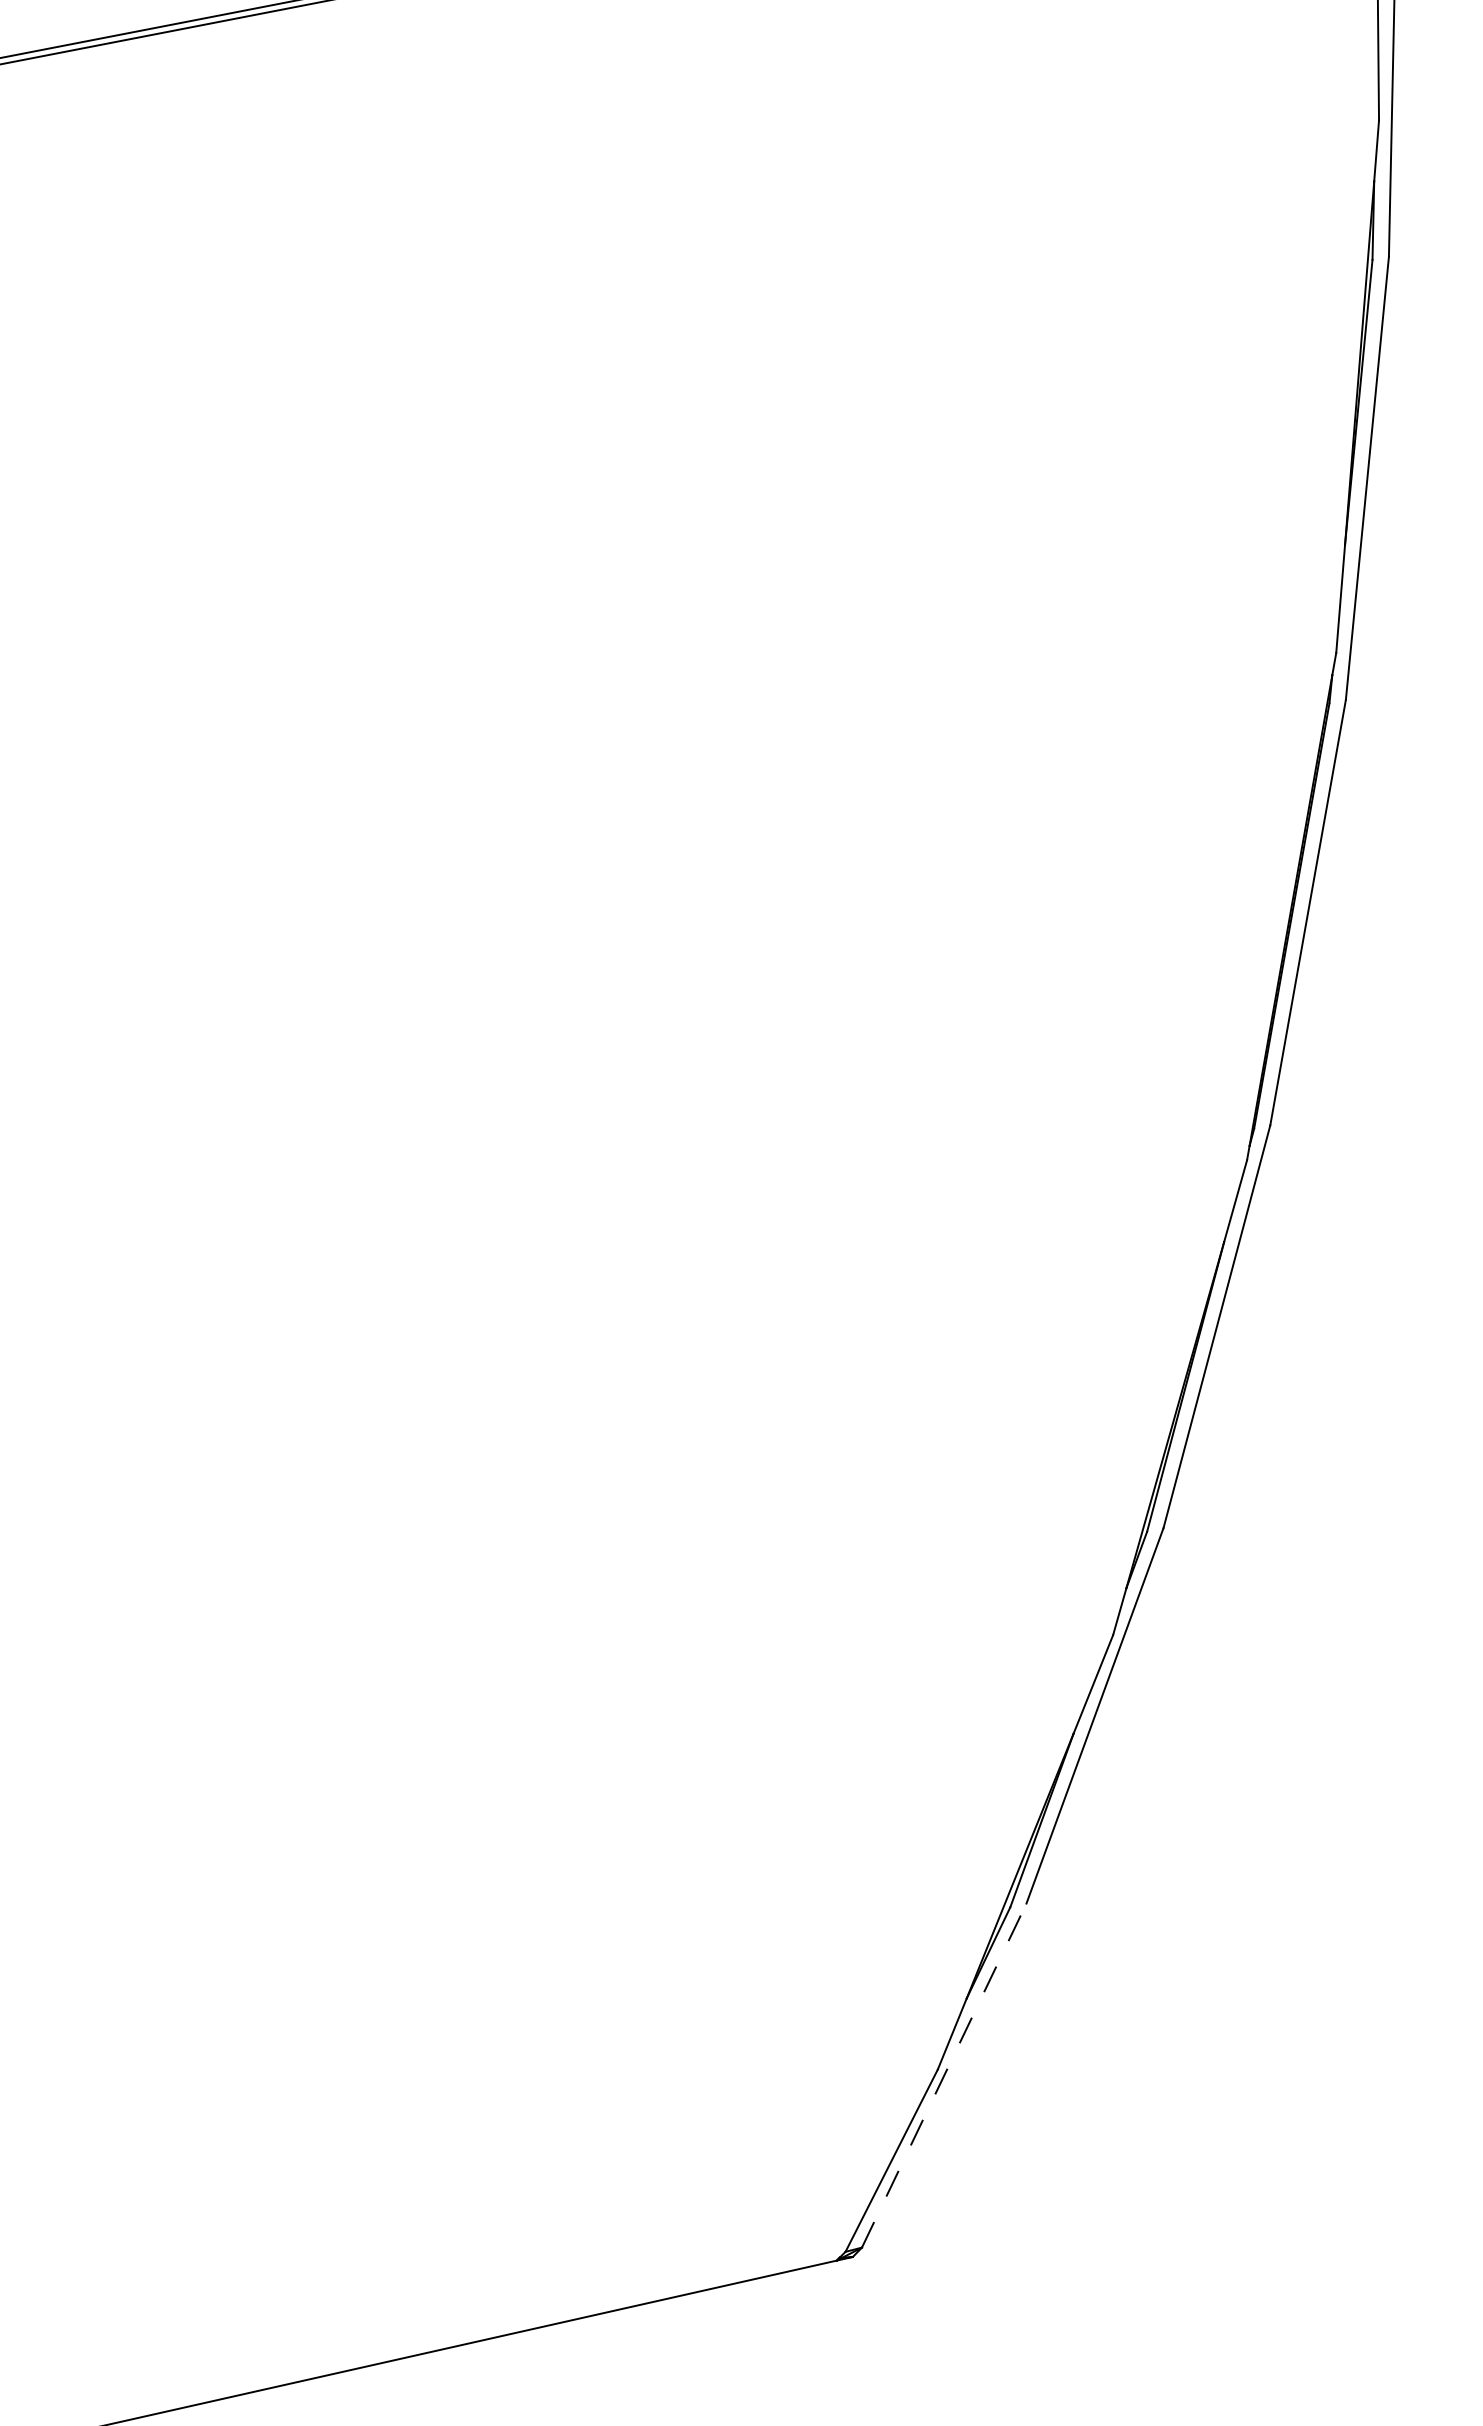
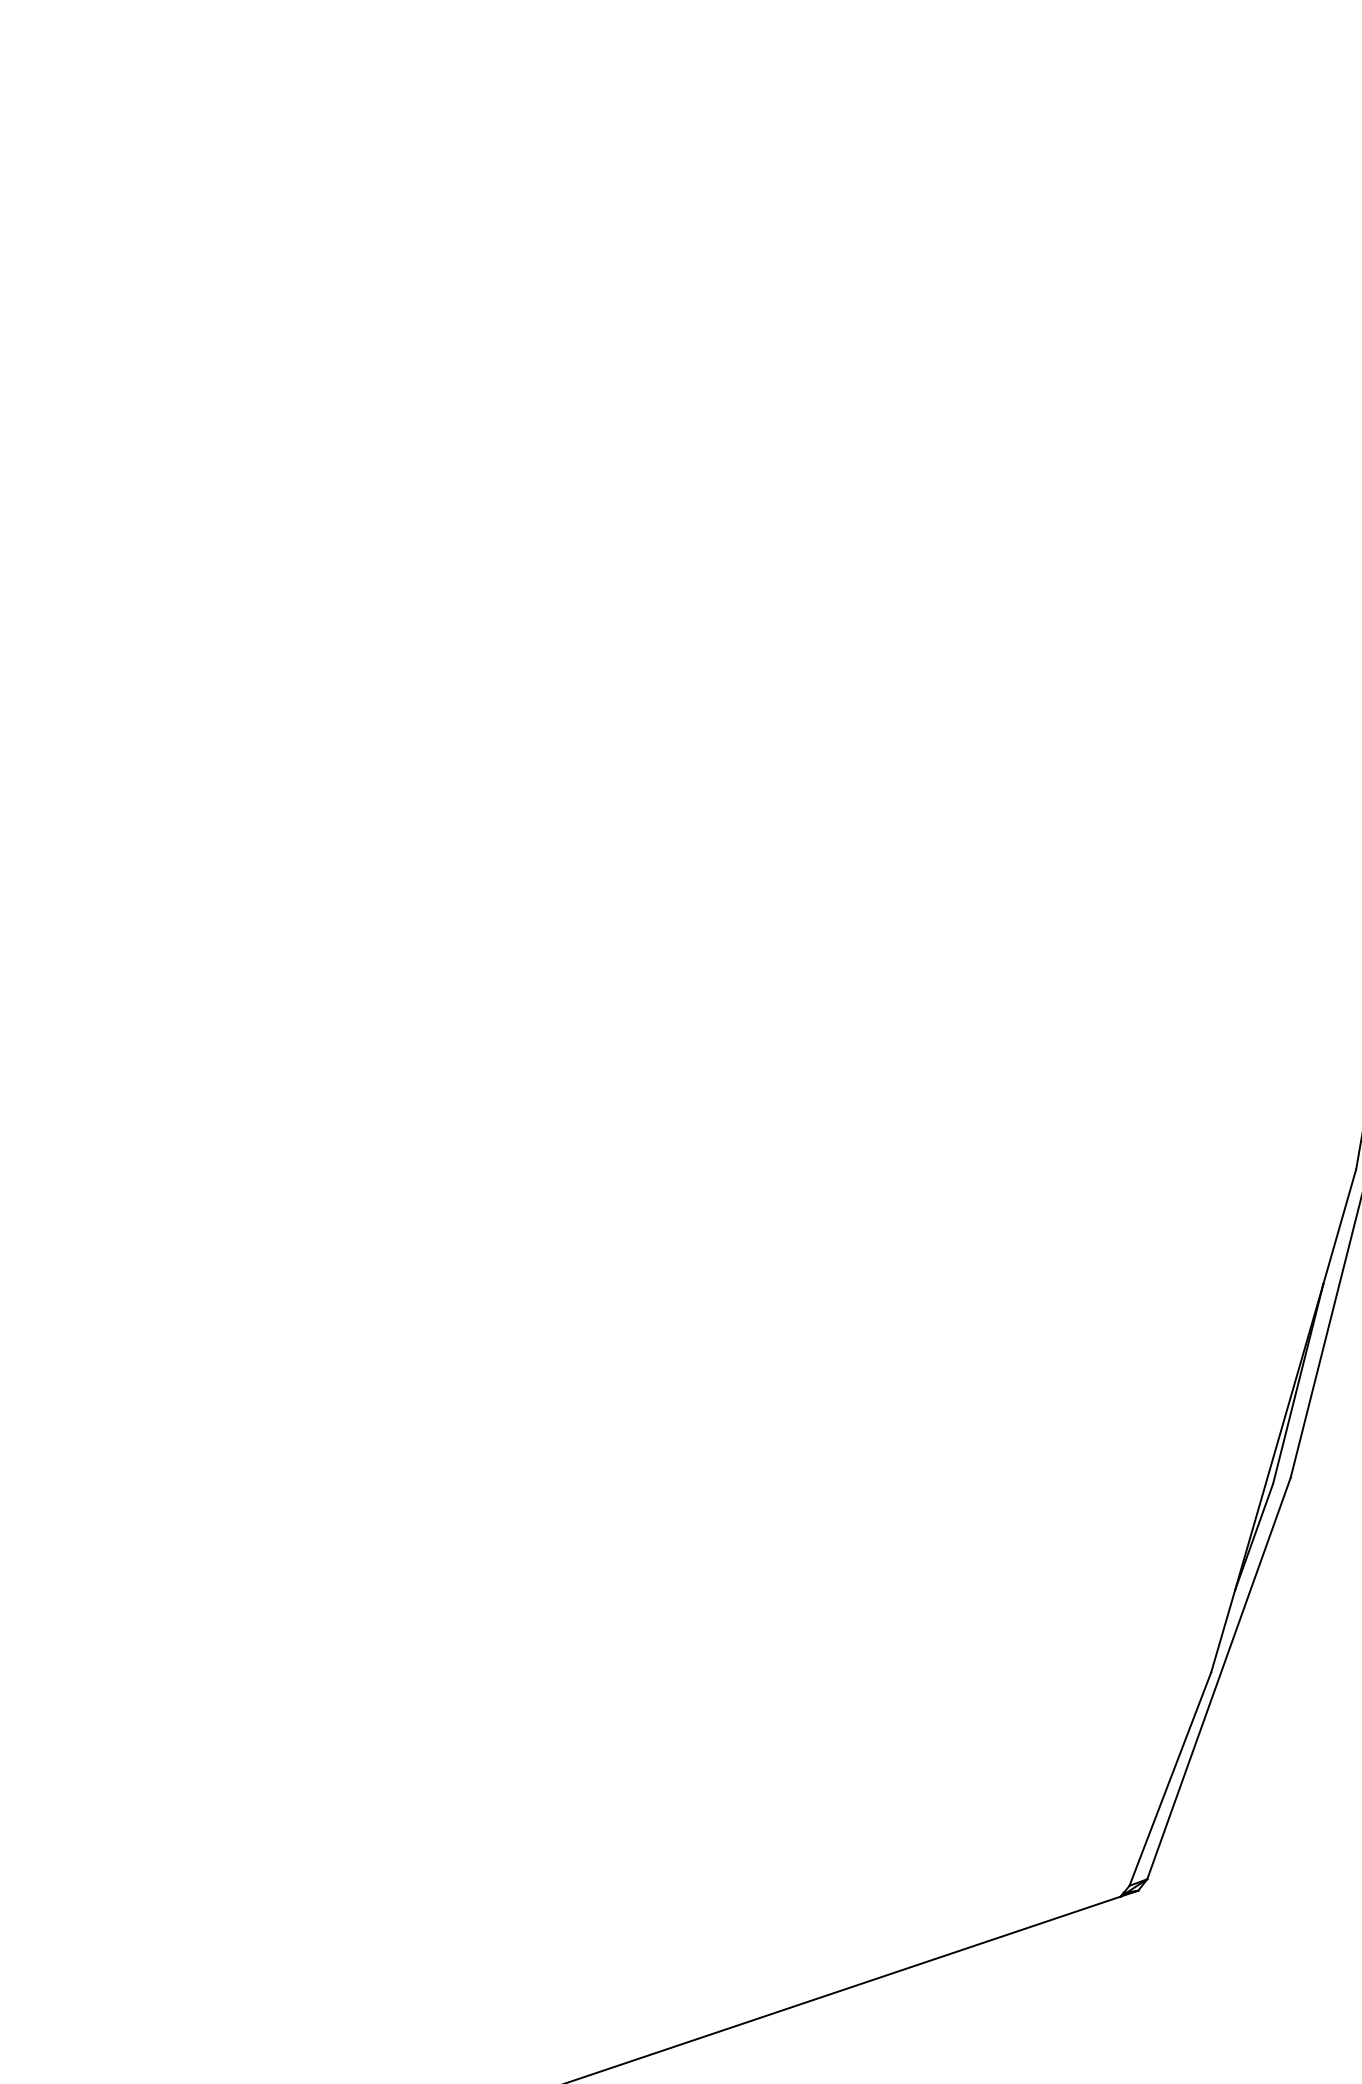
line: (944, 2075) -> (1219, 1678), dashed -> solid

